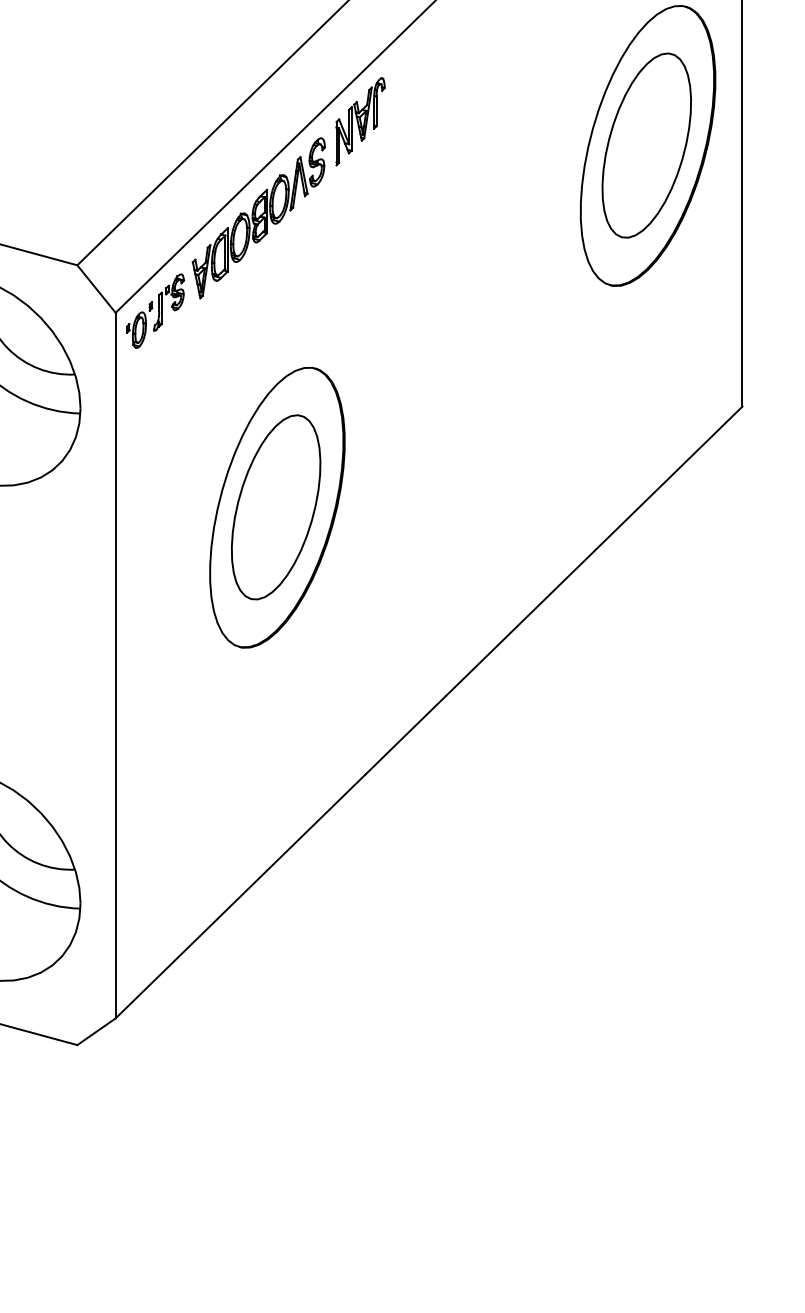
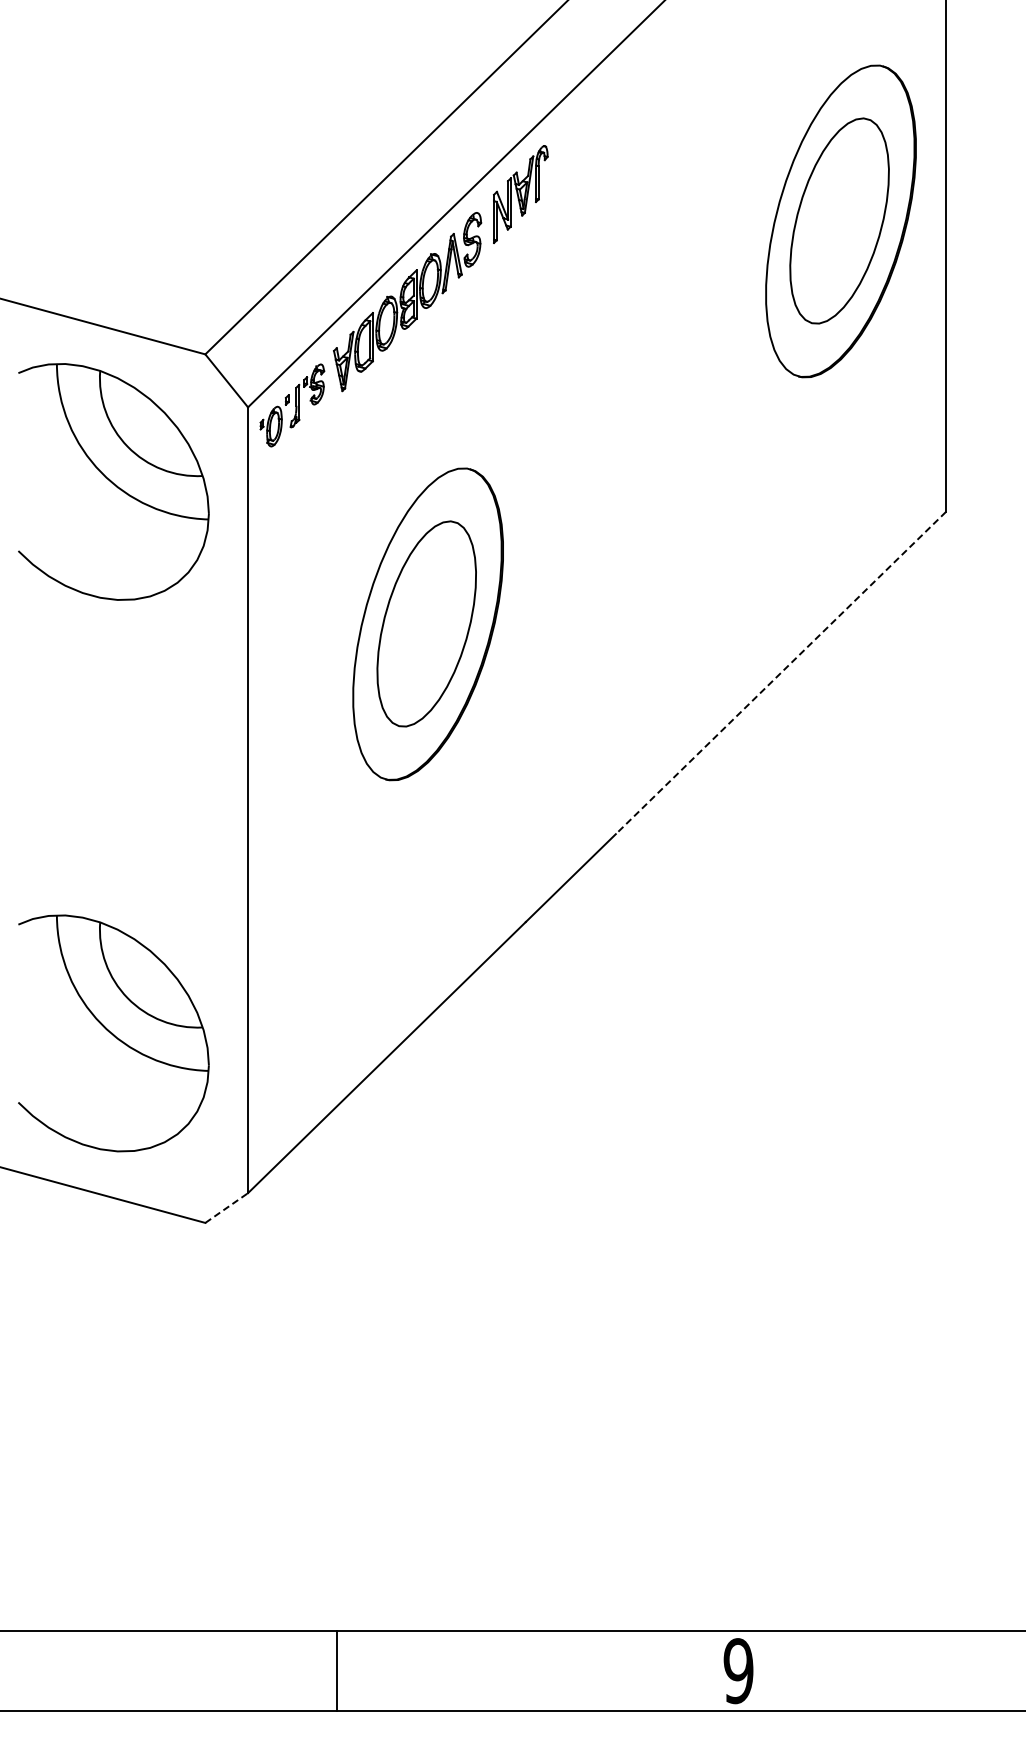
line: (593, 551) -> (780, 673), solid -> dashed
line: (97, 1031) -> (227, 1207), solid -> dashed

